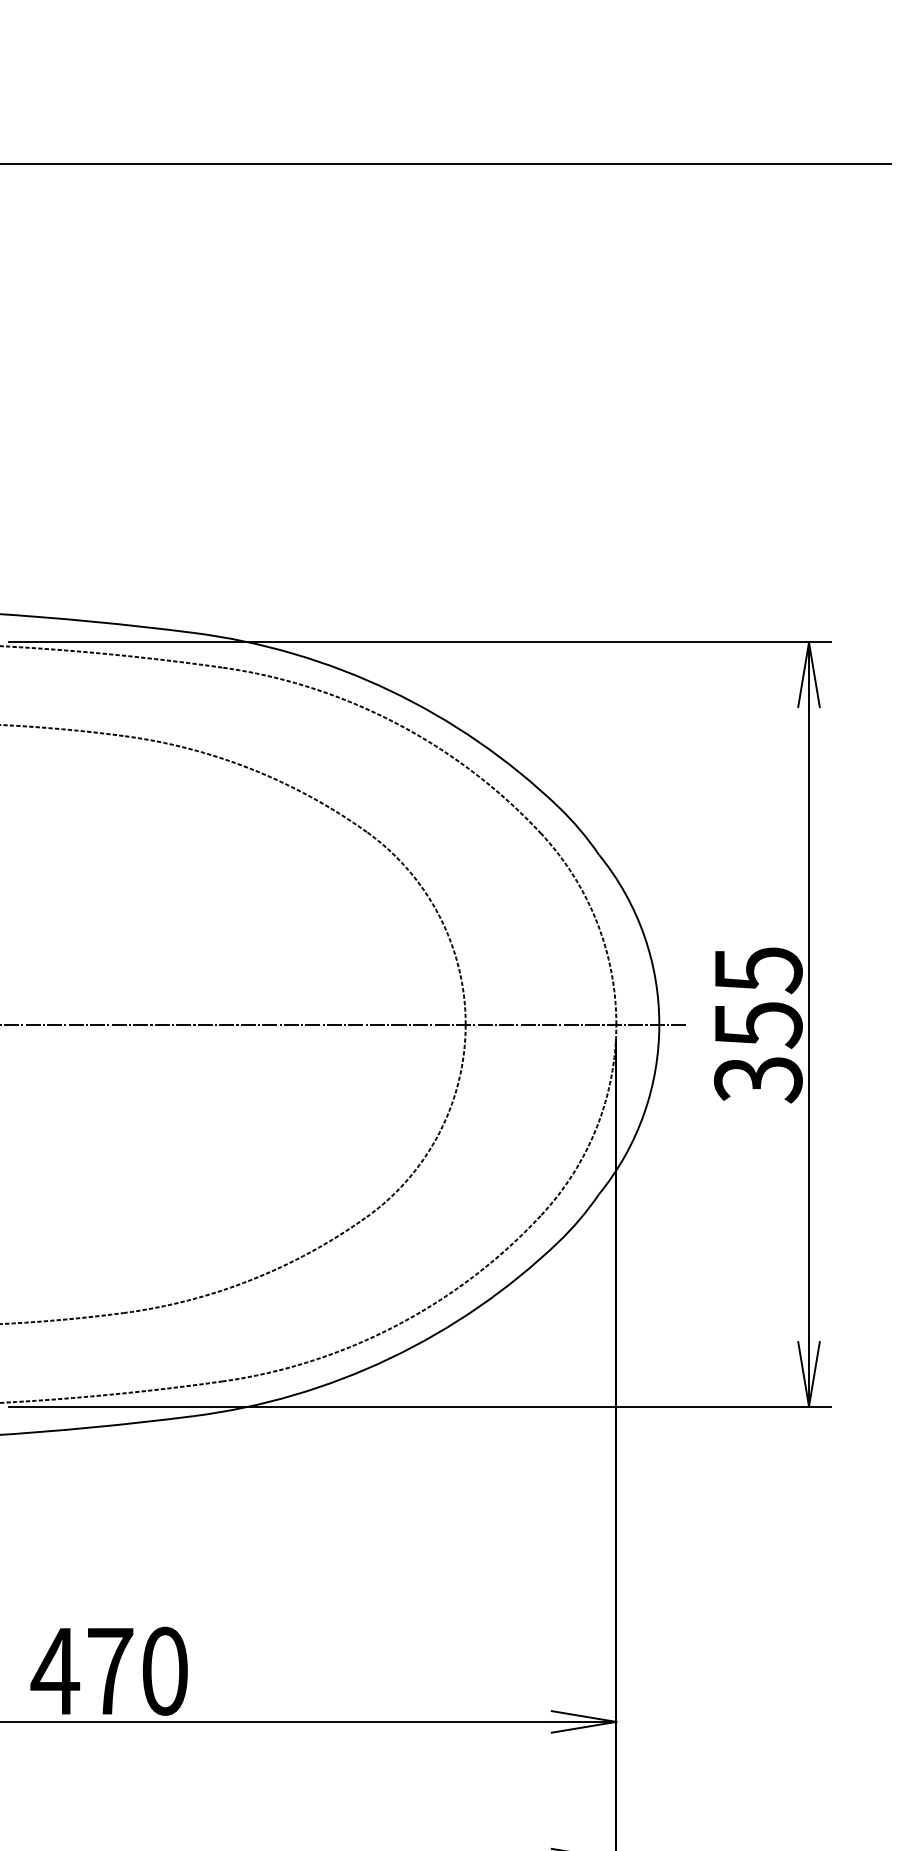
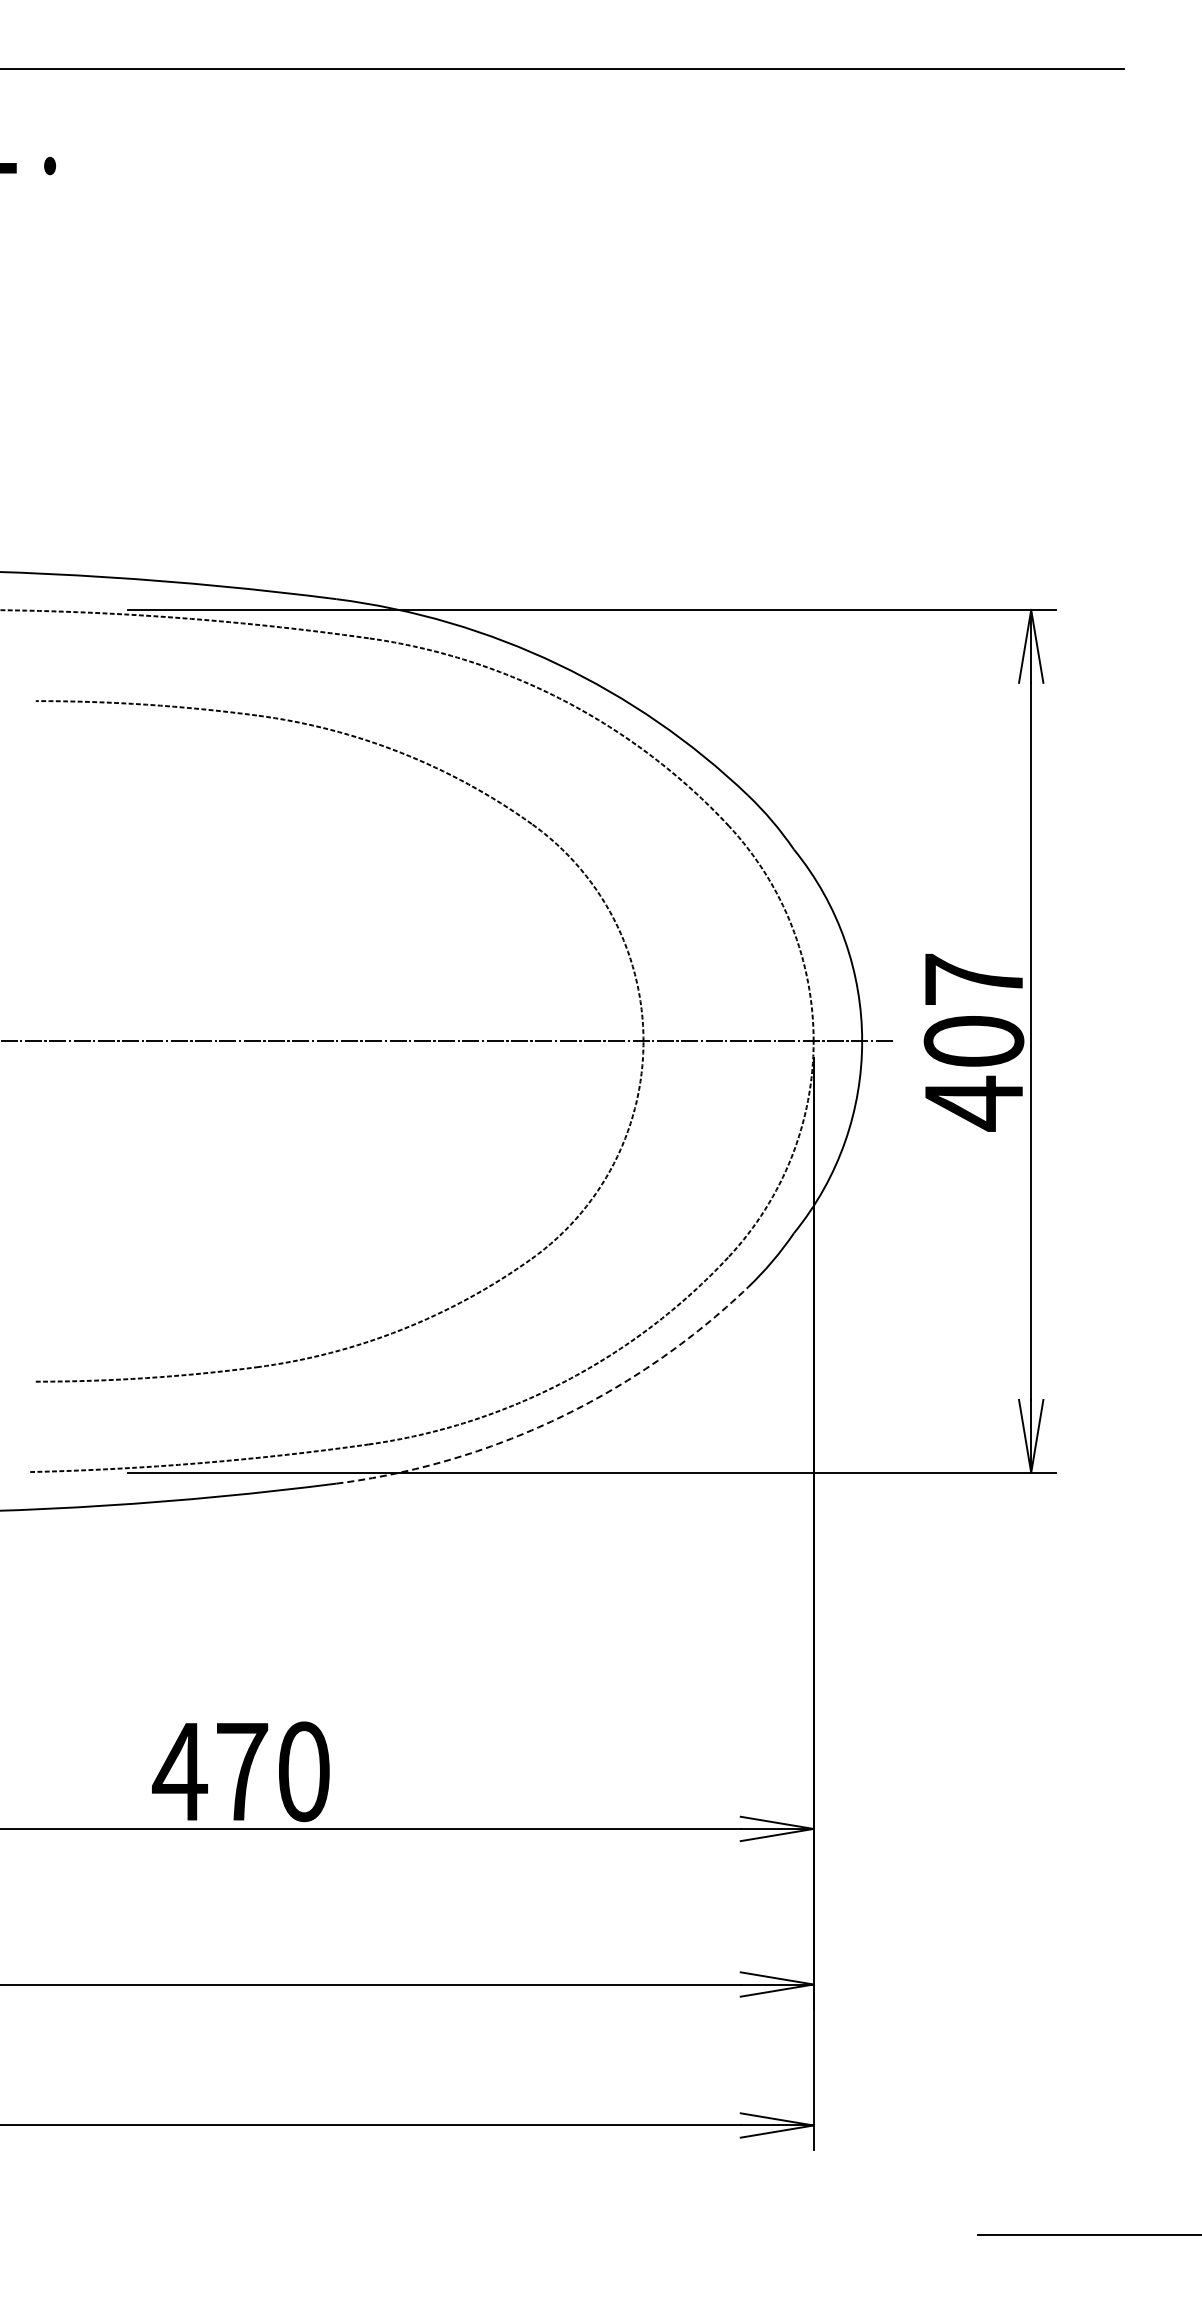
text: (757, 1025) -> (973, 1042), 355 -> 407
arc: (389, 1358) -> (557, 1418), solid -> dashed

